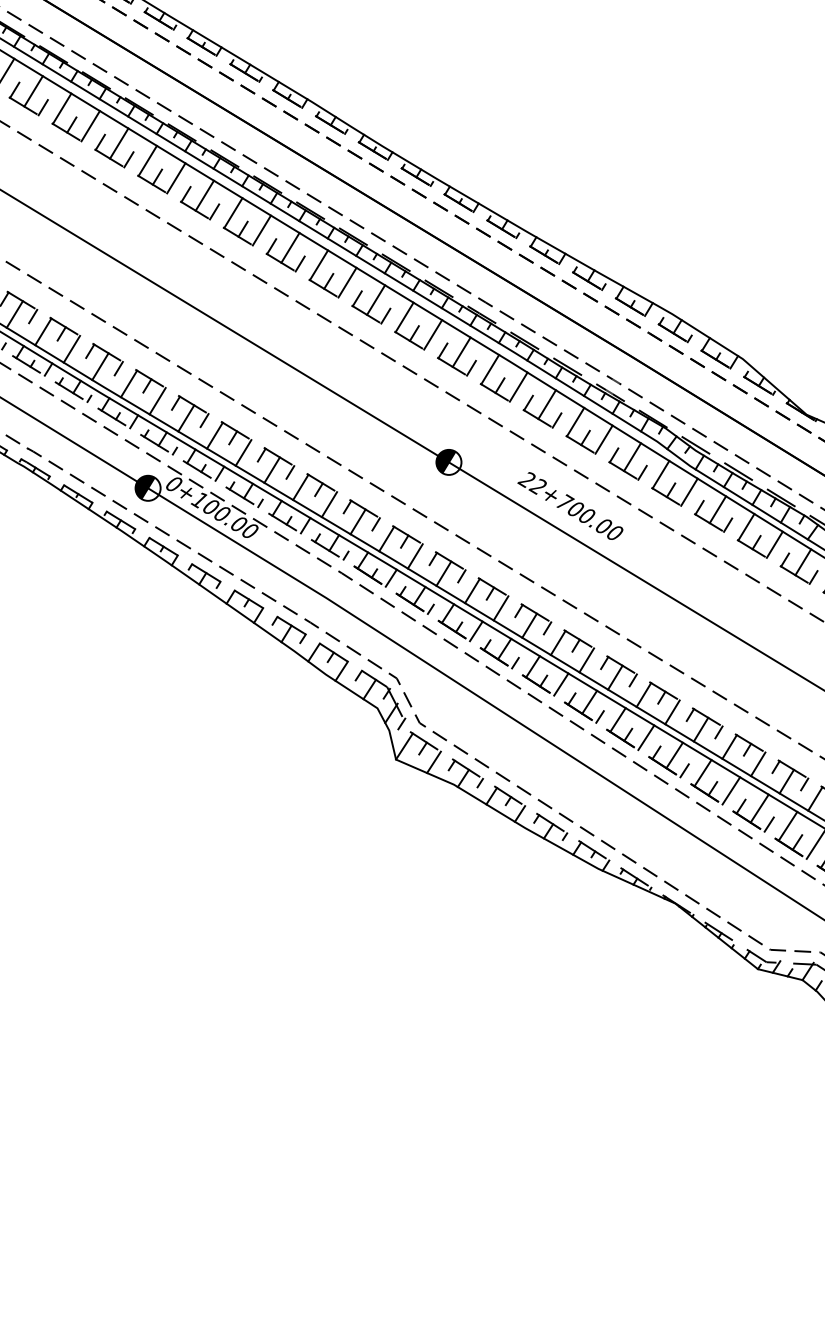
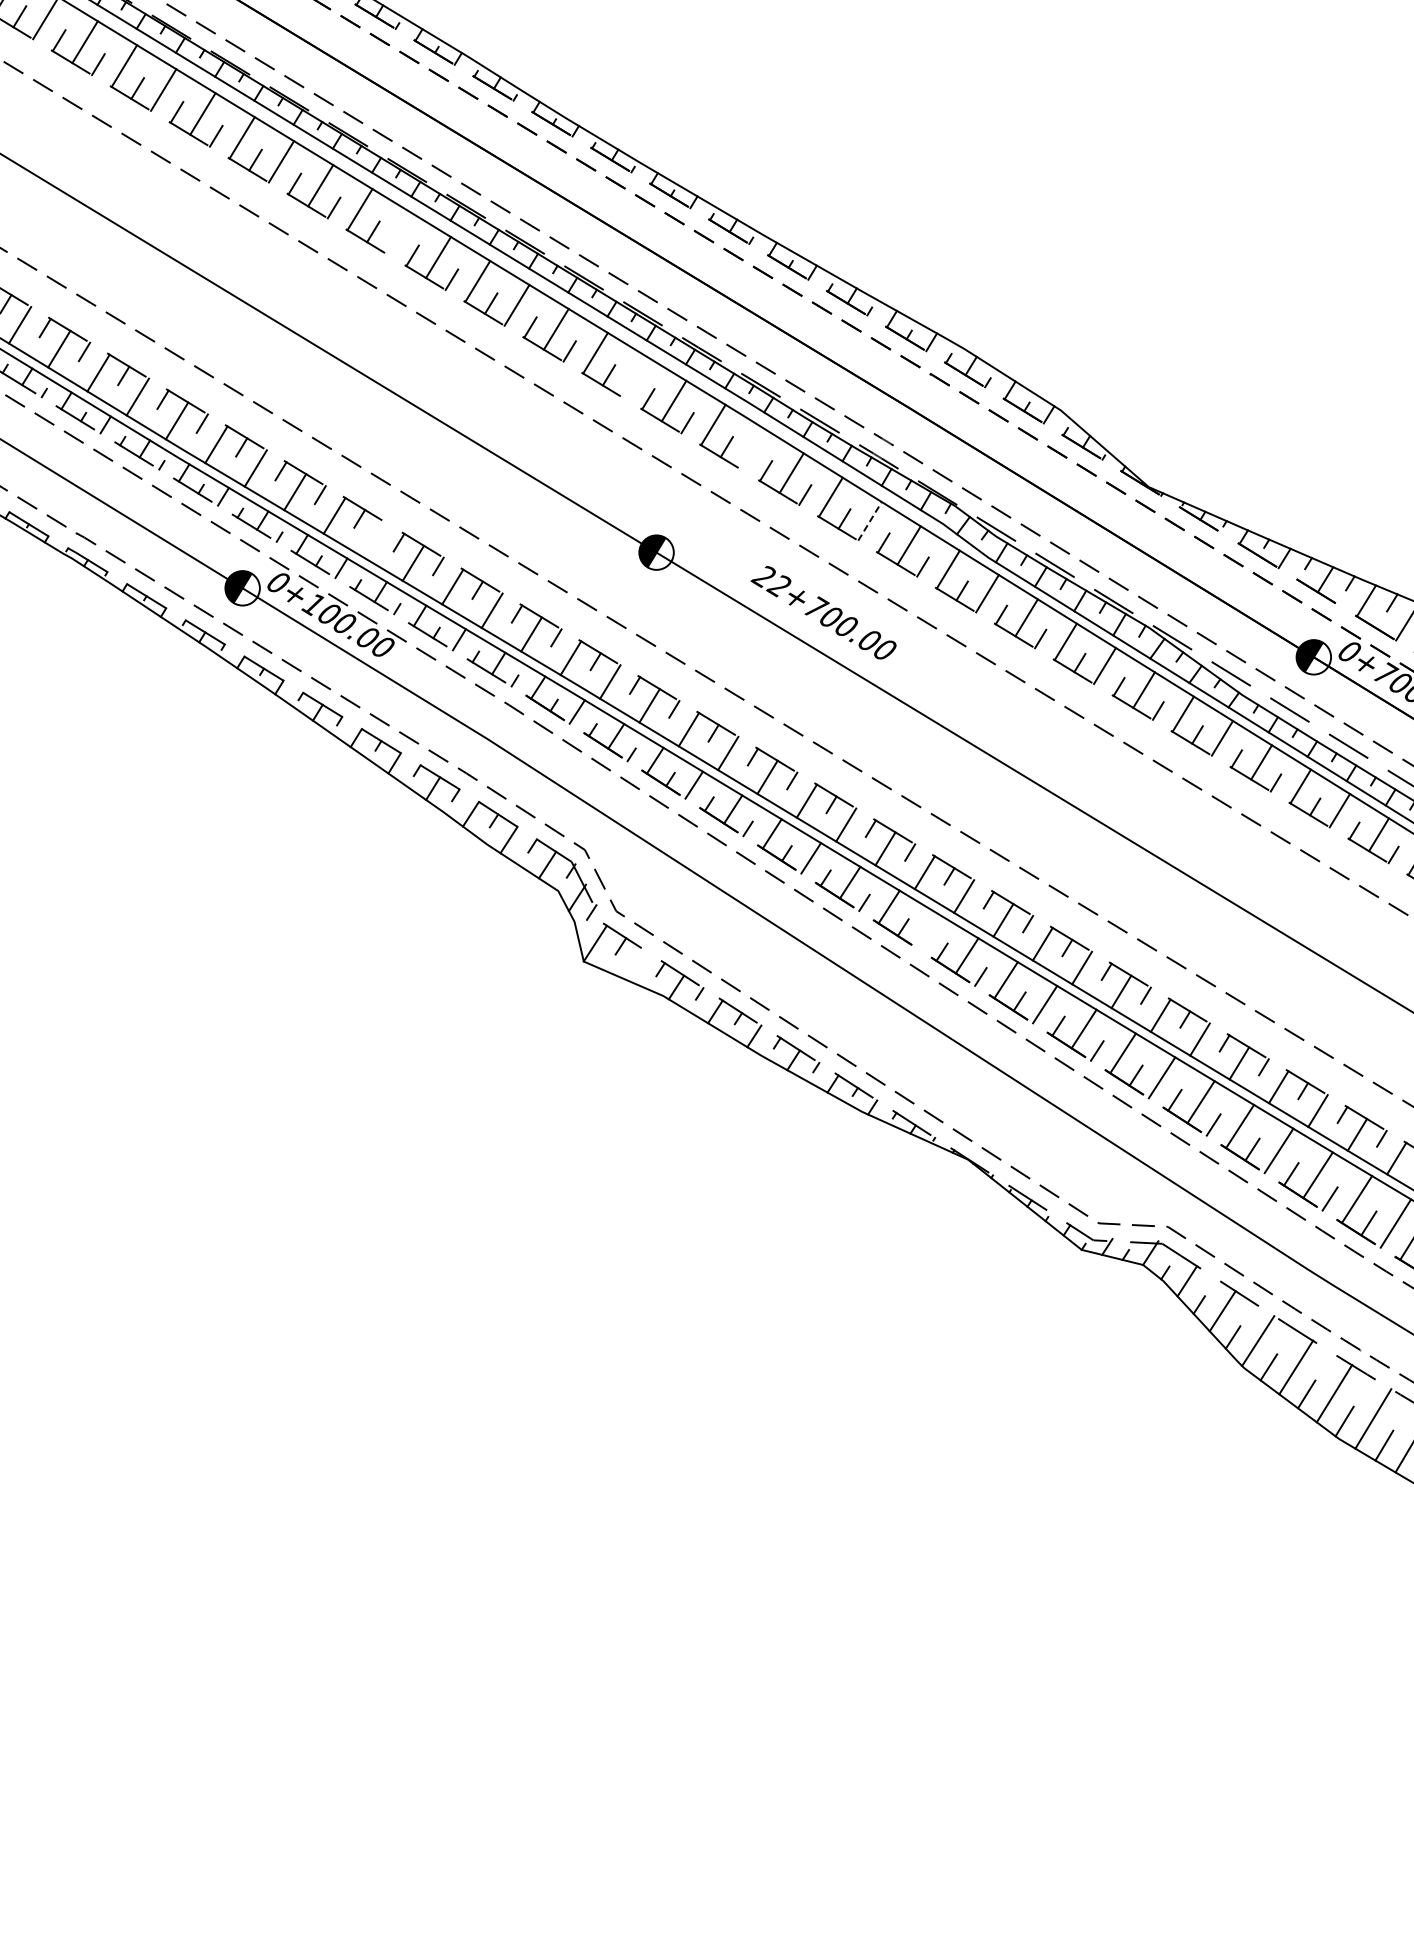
line: (261, 230) -> (398, 233), removed
line: (432, 334) -> (634, 376), removed
line: (518, 387) -> (752, 449), removed
line: (604, 439) -> (870, 521), solid -> dashed
line: (243, 452) -> (373, 539), removed
line: (646, 737) -> (928, 931), removed
line: (433, 762) -> (635, 965), removed

